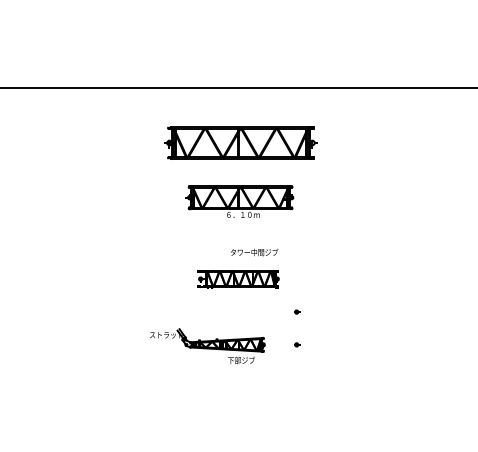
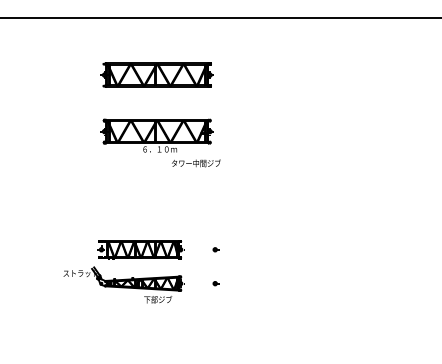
part: (239, 142) -> (156, 74), size x0.71
text: (254, 252) -> (196, 163), moved
part: (237, 279) -> (139, 250), moved

